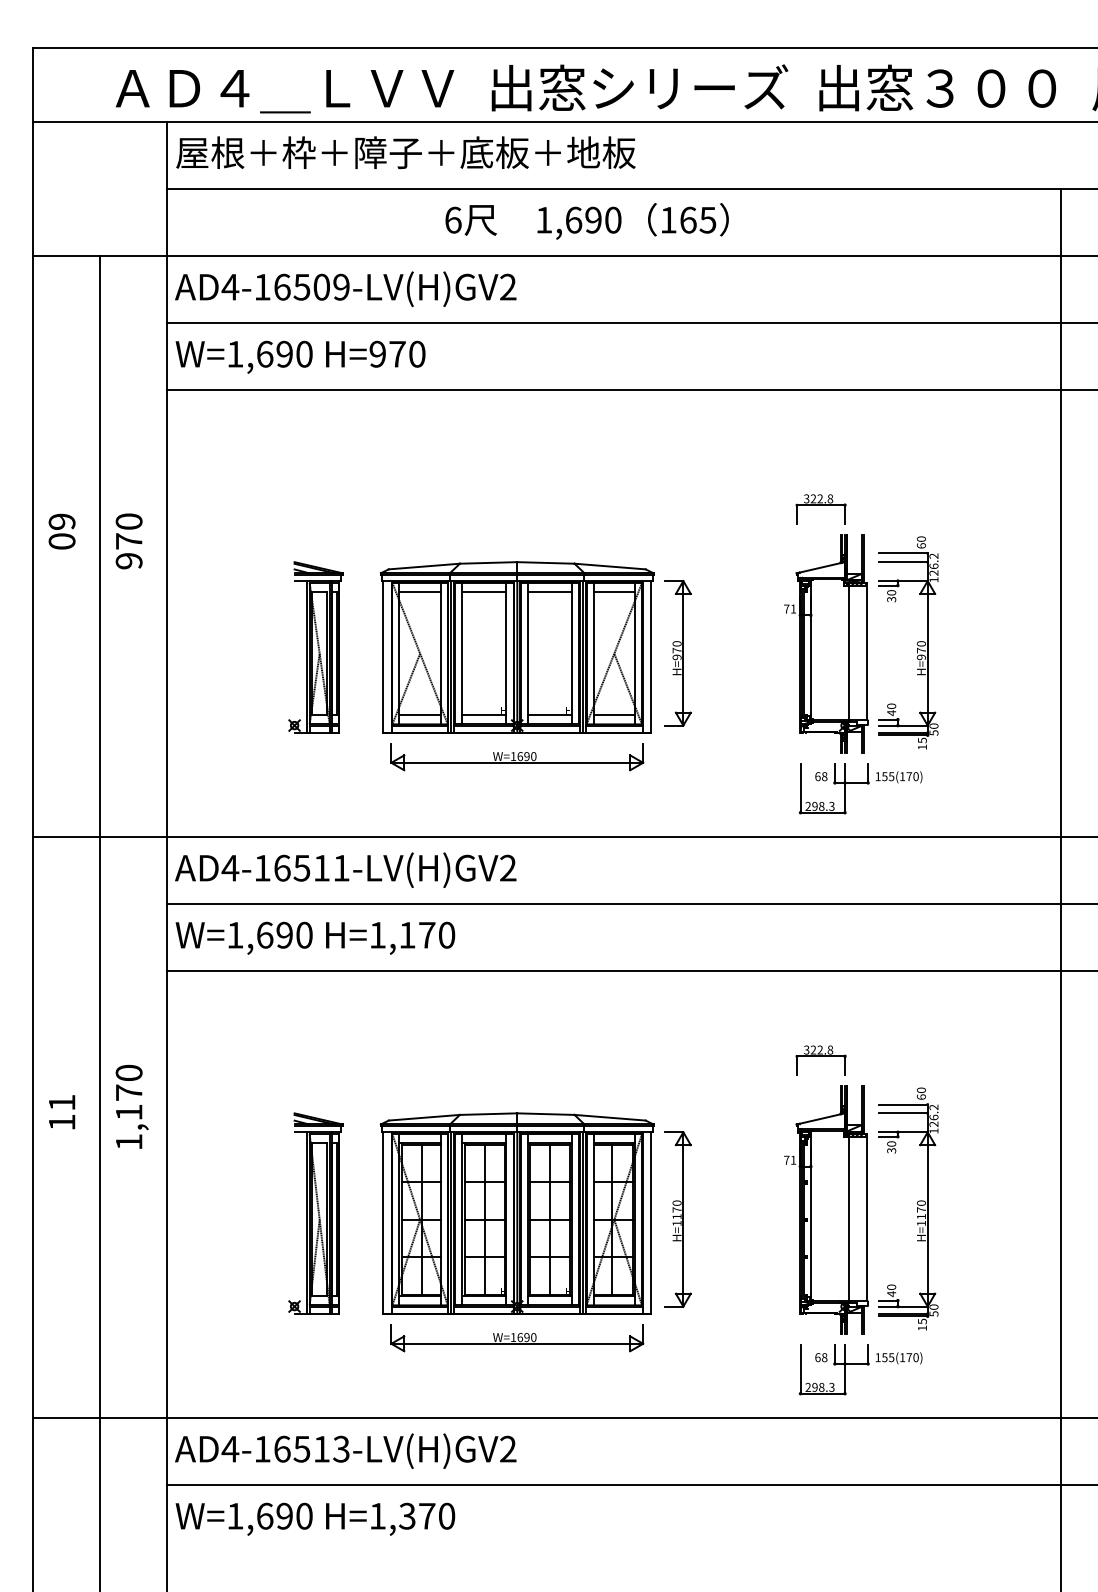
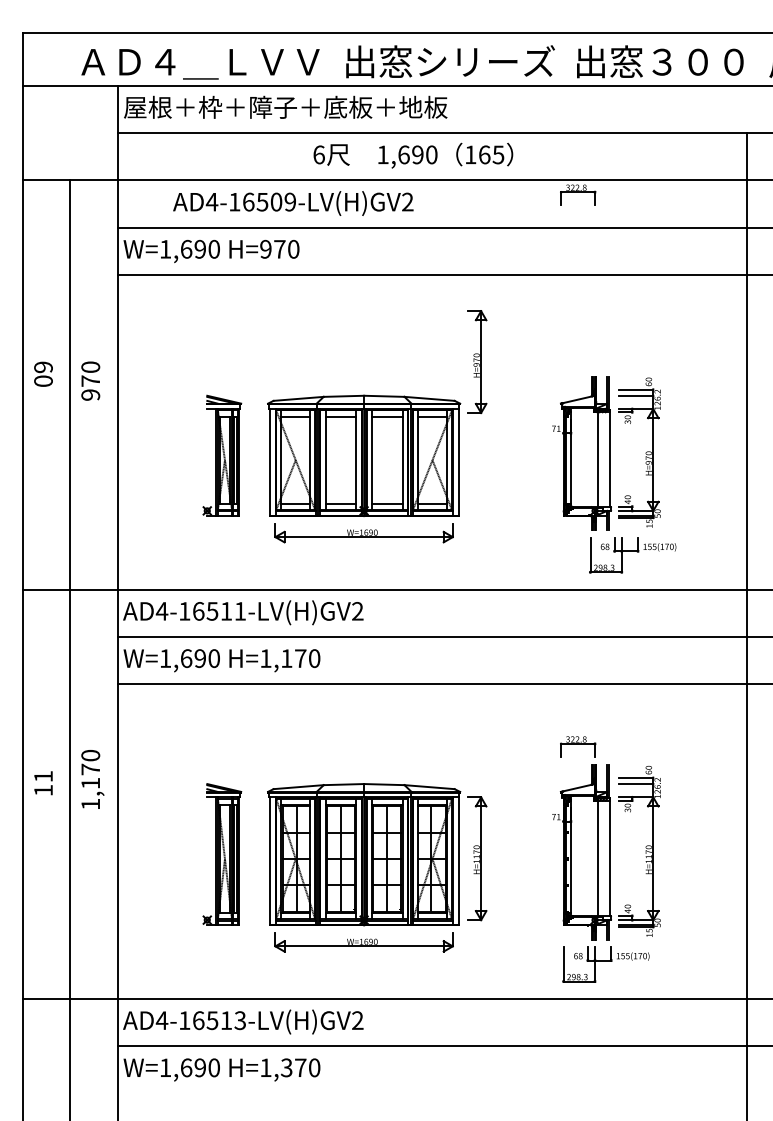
text: (345, 288) -> (293, 203), moved
part: (820, 509) -> (577, 195), moved
part: (677, 652) -> (477, 361), moved
part: (860, 788) -> (632, 555), moved

